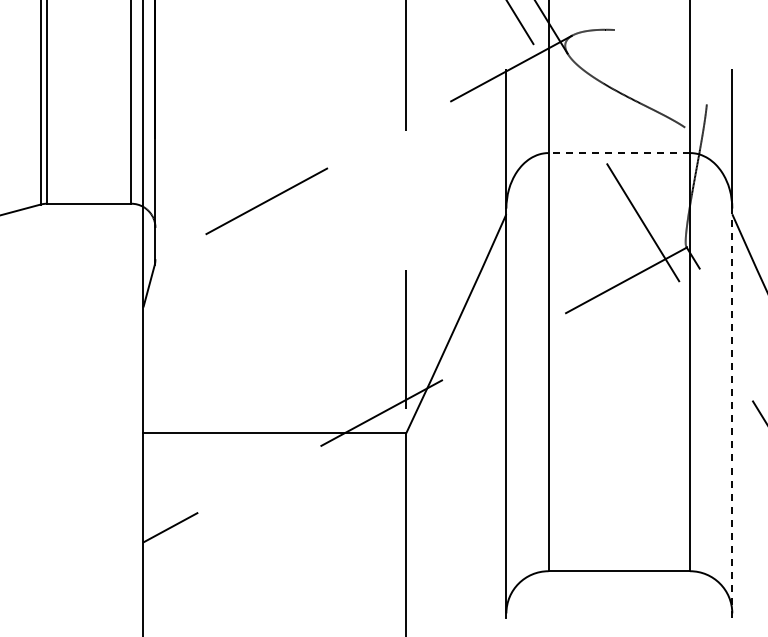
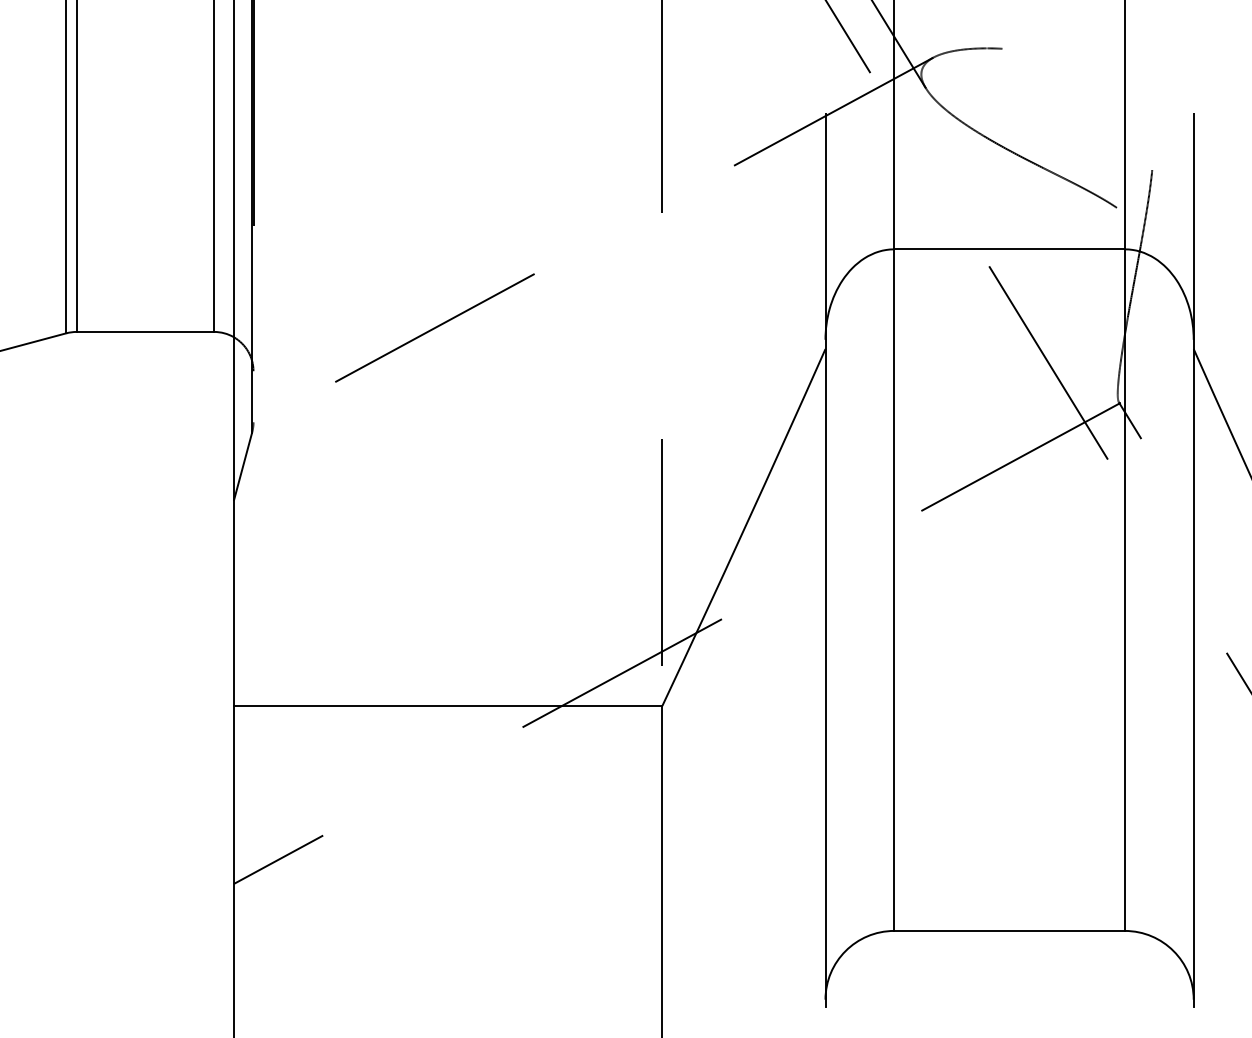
line: (619, 153) -> (1009, 250), dashed -> solid
line: (732, 413) -> (1194, 673), dashed -> solid

